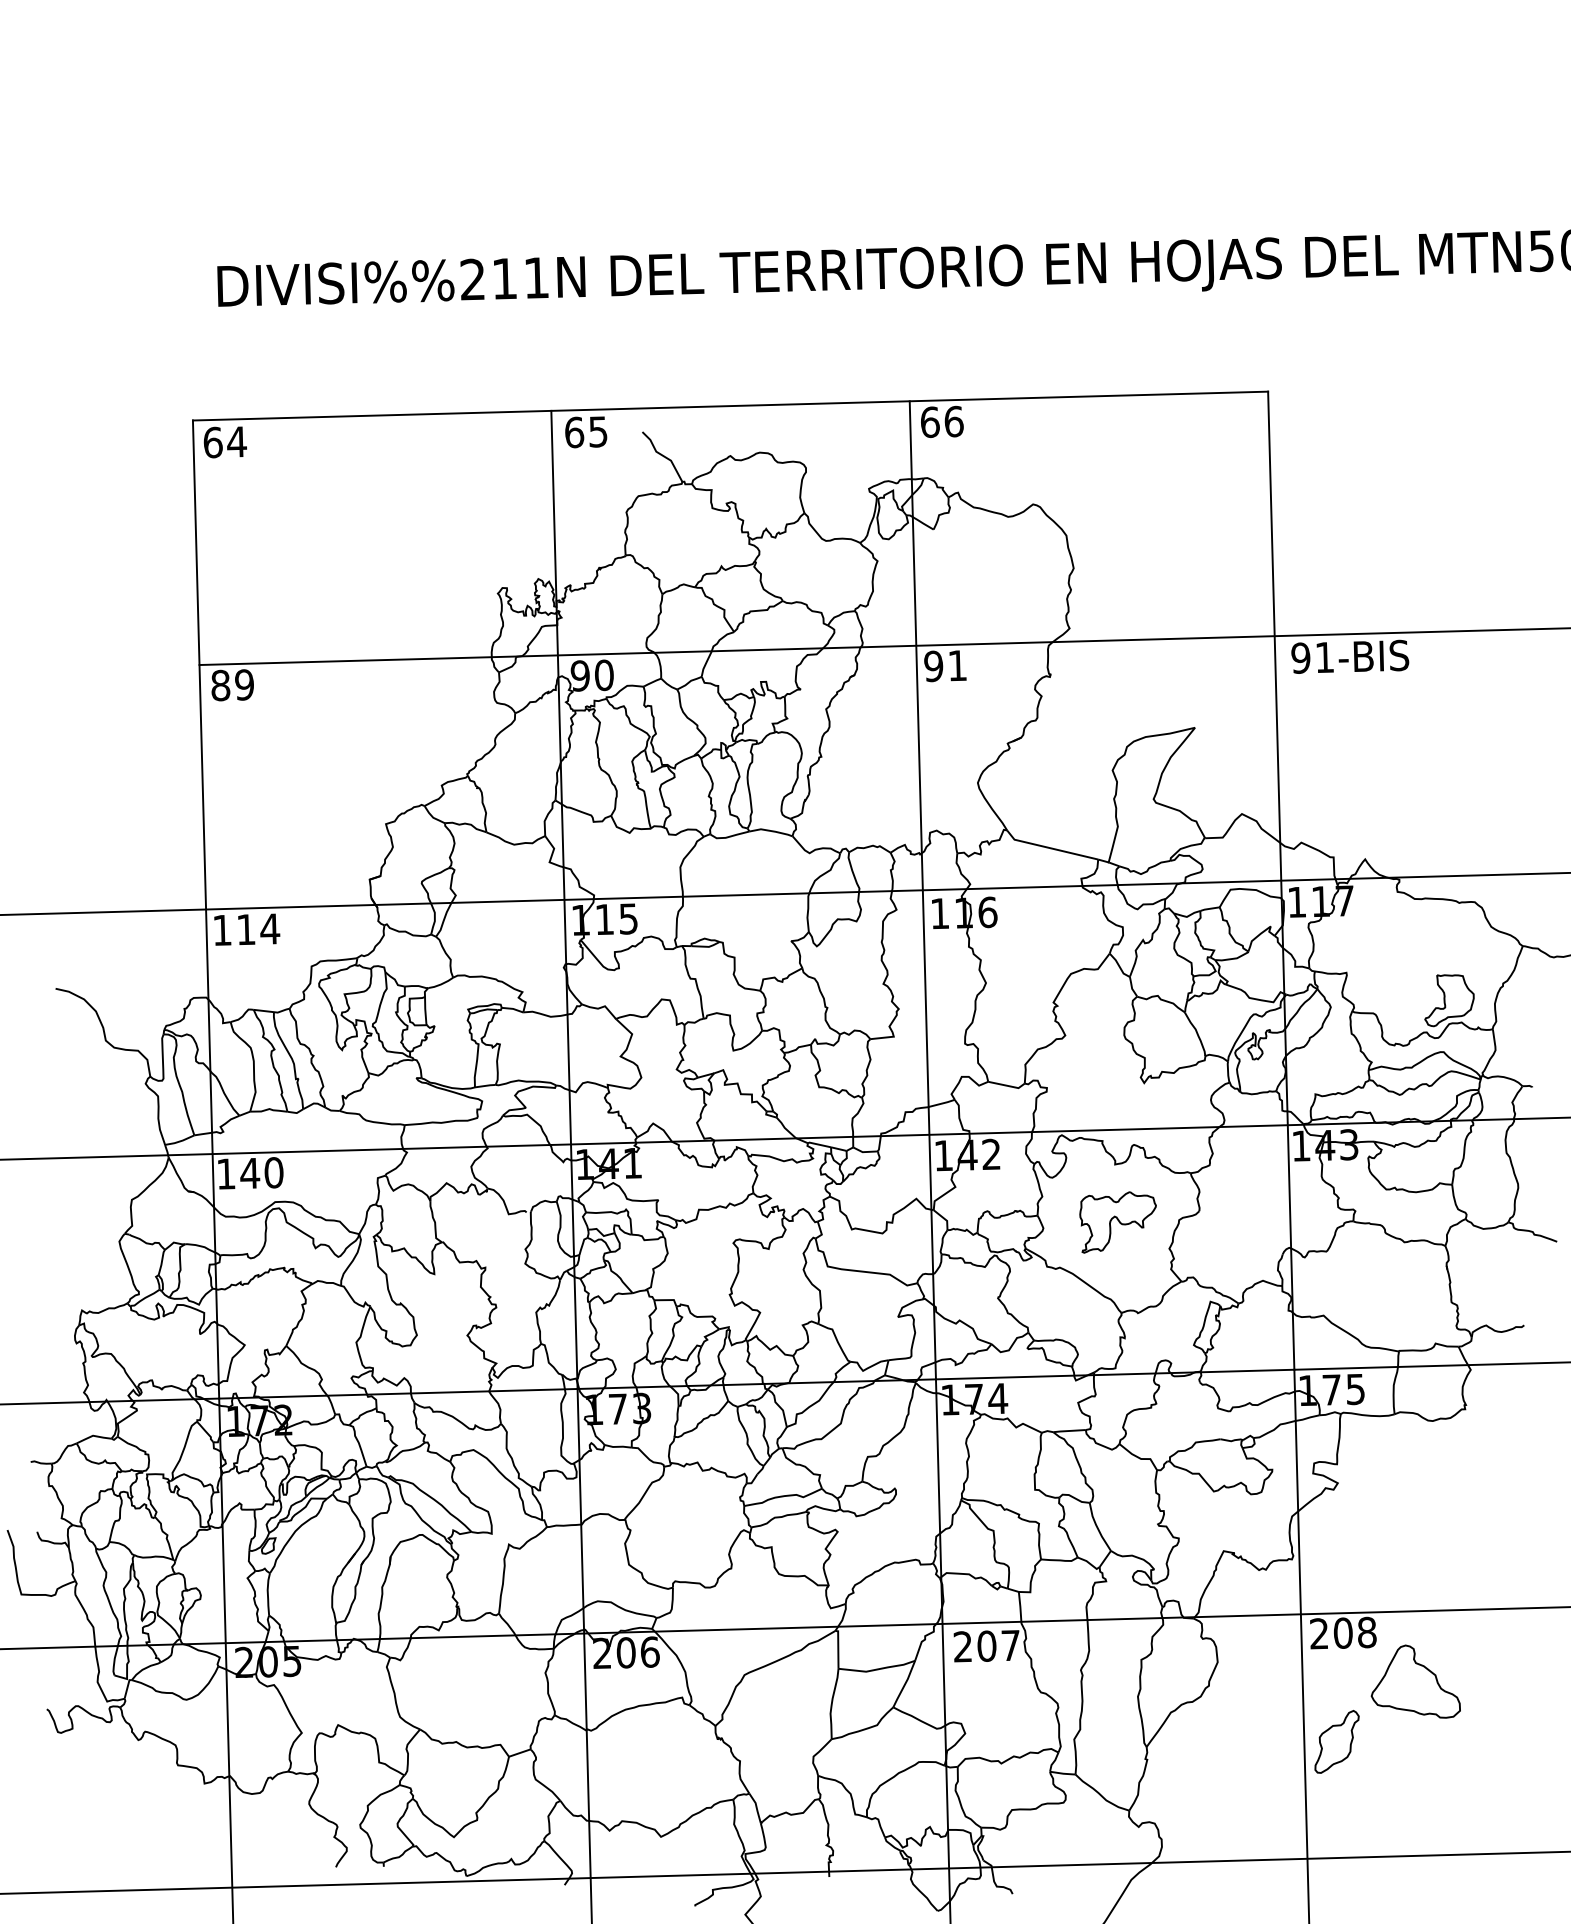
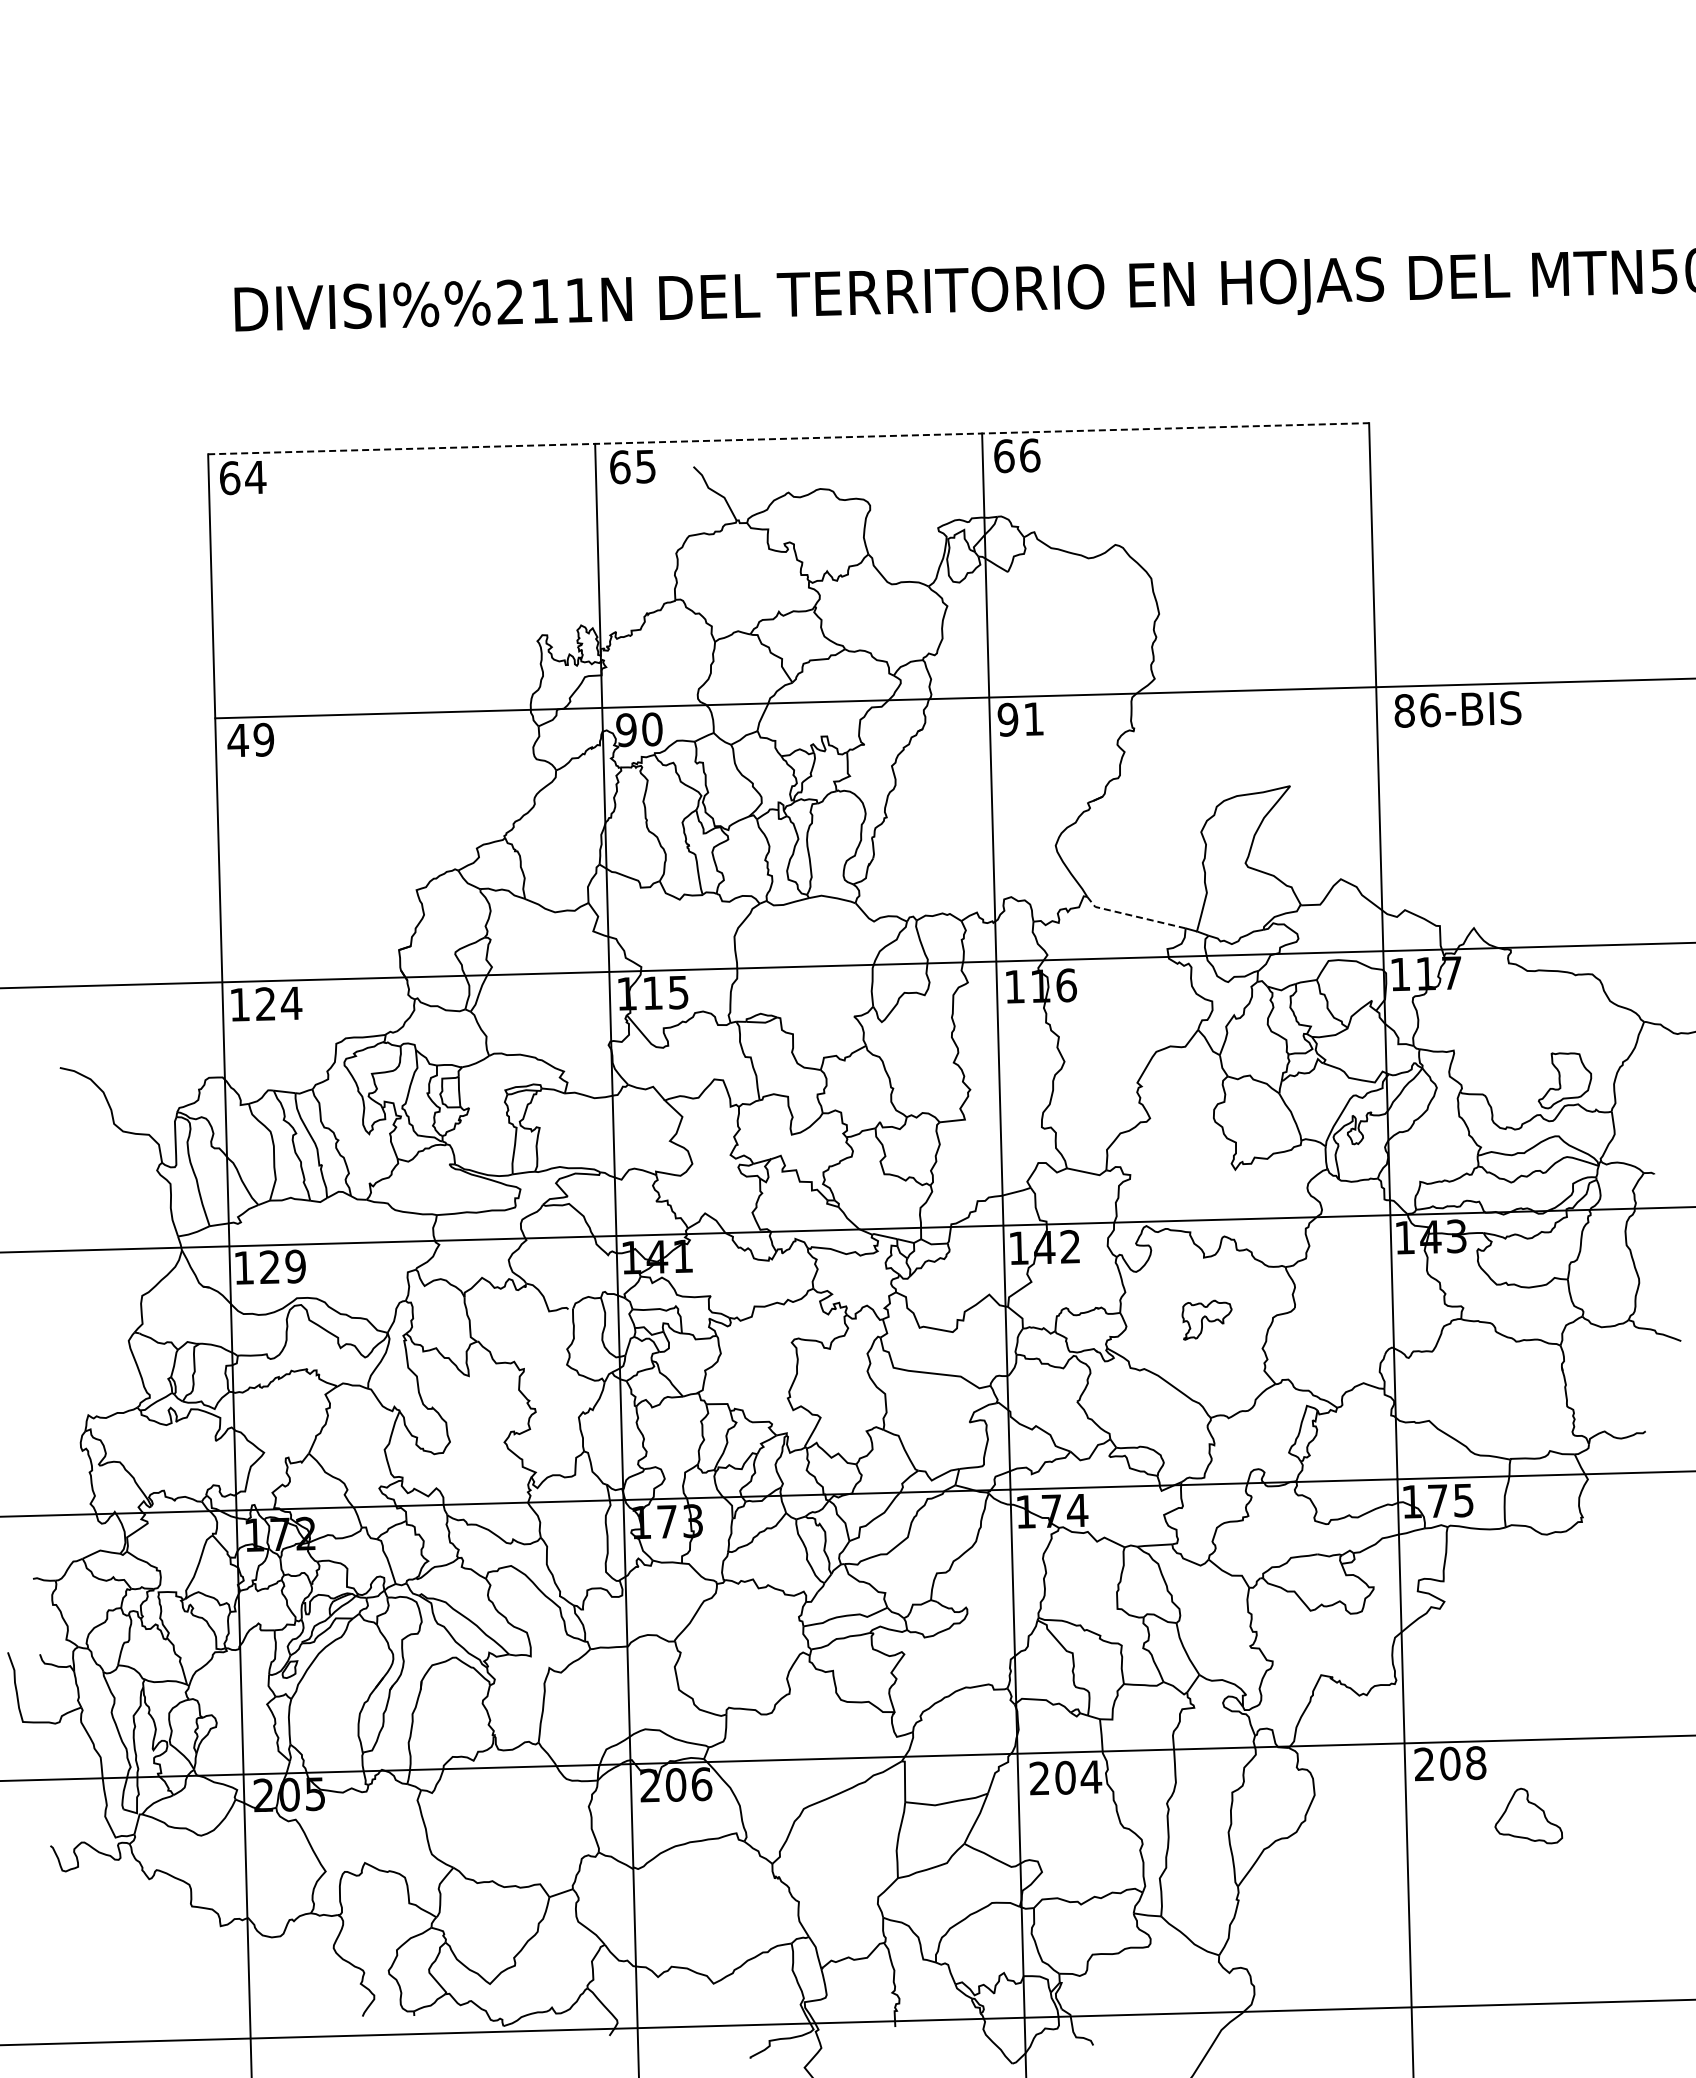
line: (730, 405) -> (788, 438), solid -> dashed
text: (1312, 657) -> (1417, 710), 91-BIS -> 86-BIS
text: (220, 685) -> (237, 740), 89 -> 49
line: (1049, 847) -> (1133, 915), solid -> dashed
text: (246, 929) -> (265, 1003), 114 -> 124
text: (261, 1172) -> (282, 1266), 140 -> 129
part: (1117, 1221) -> (1206, 1319), size x0.6
text: (1011, 1644) -> (1091, 1776), 207 -> 204
part: (1415, 1681) -> (1528, 1815), size x0.7
part: (1336, 1741) -> (1443, 1880), removed

